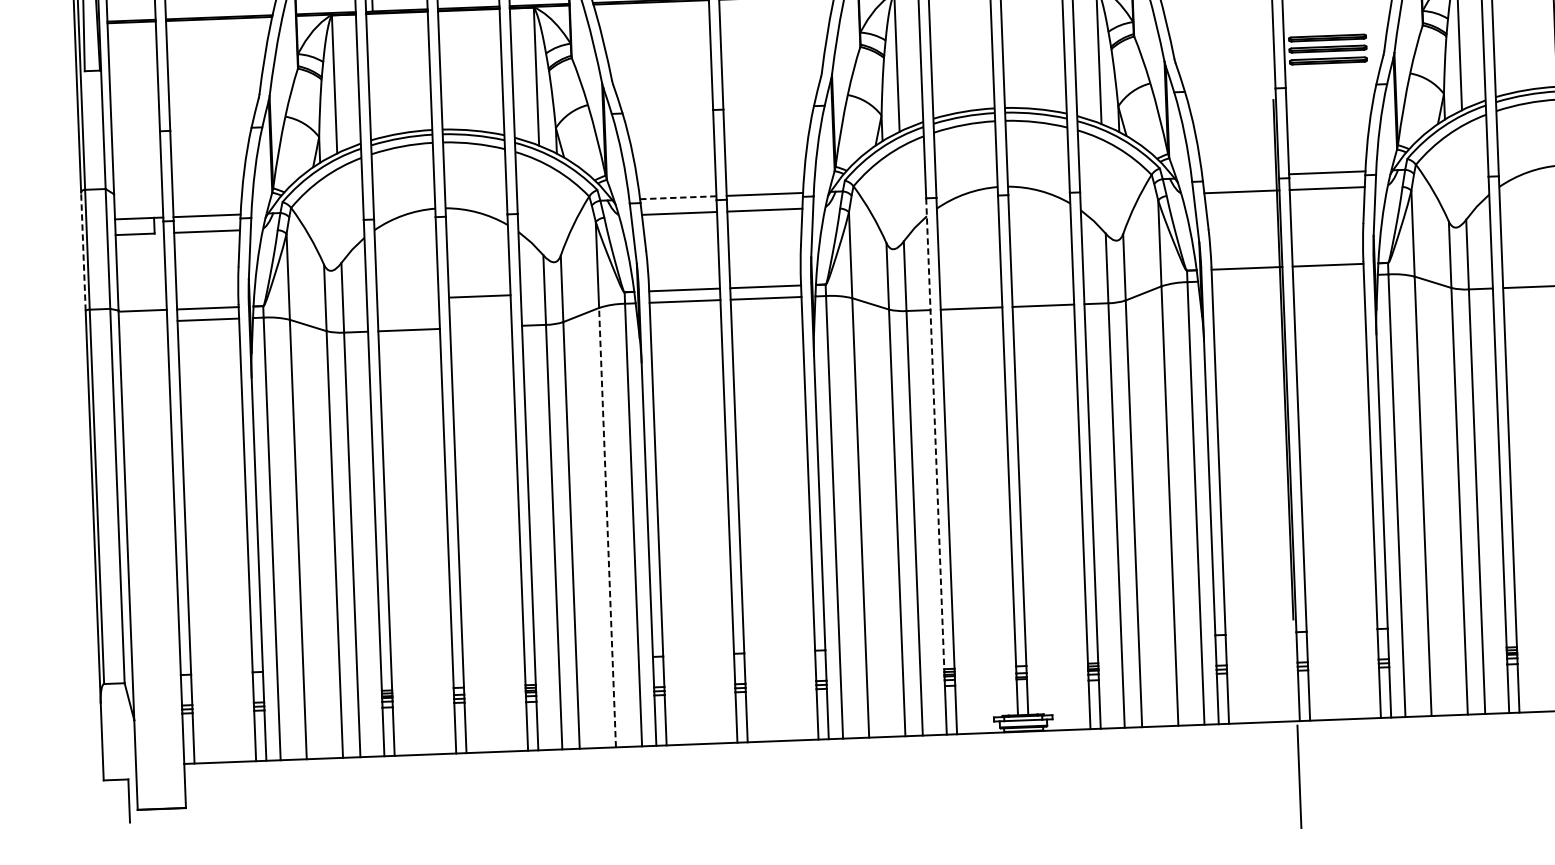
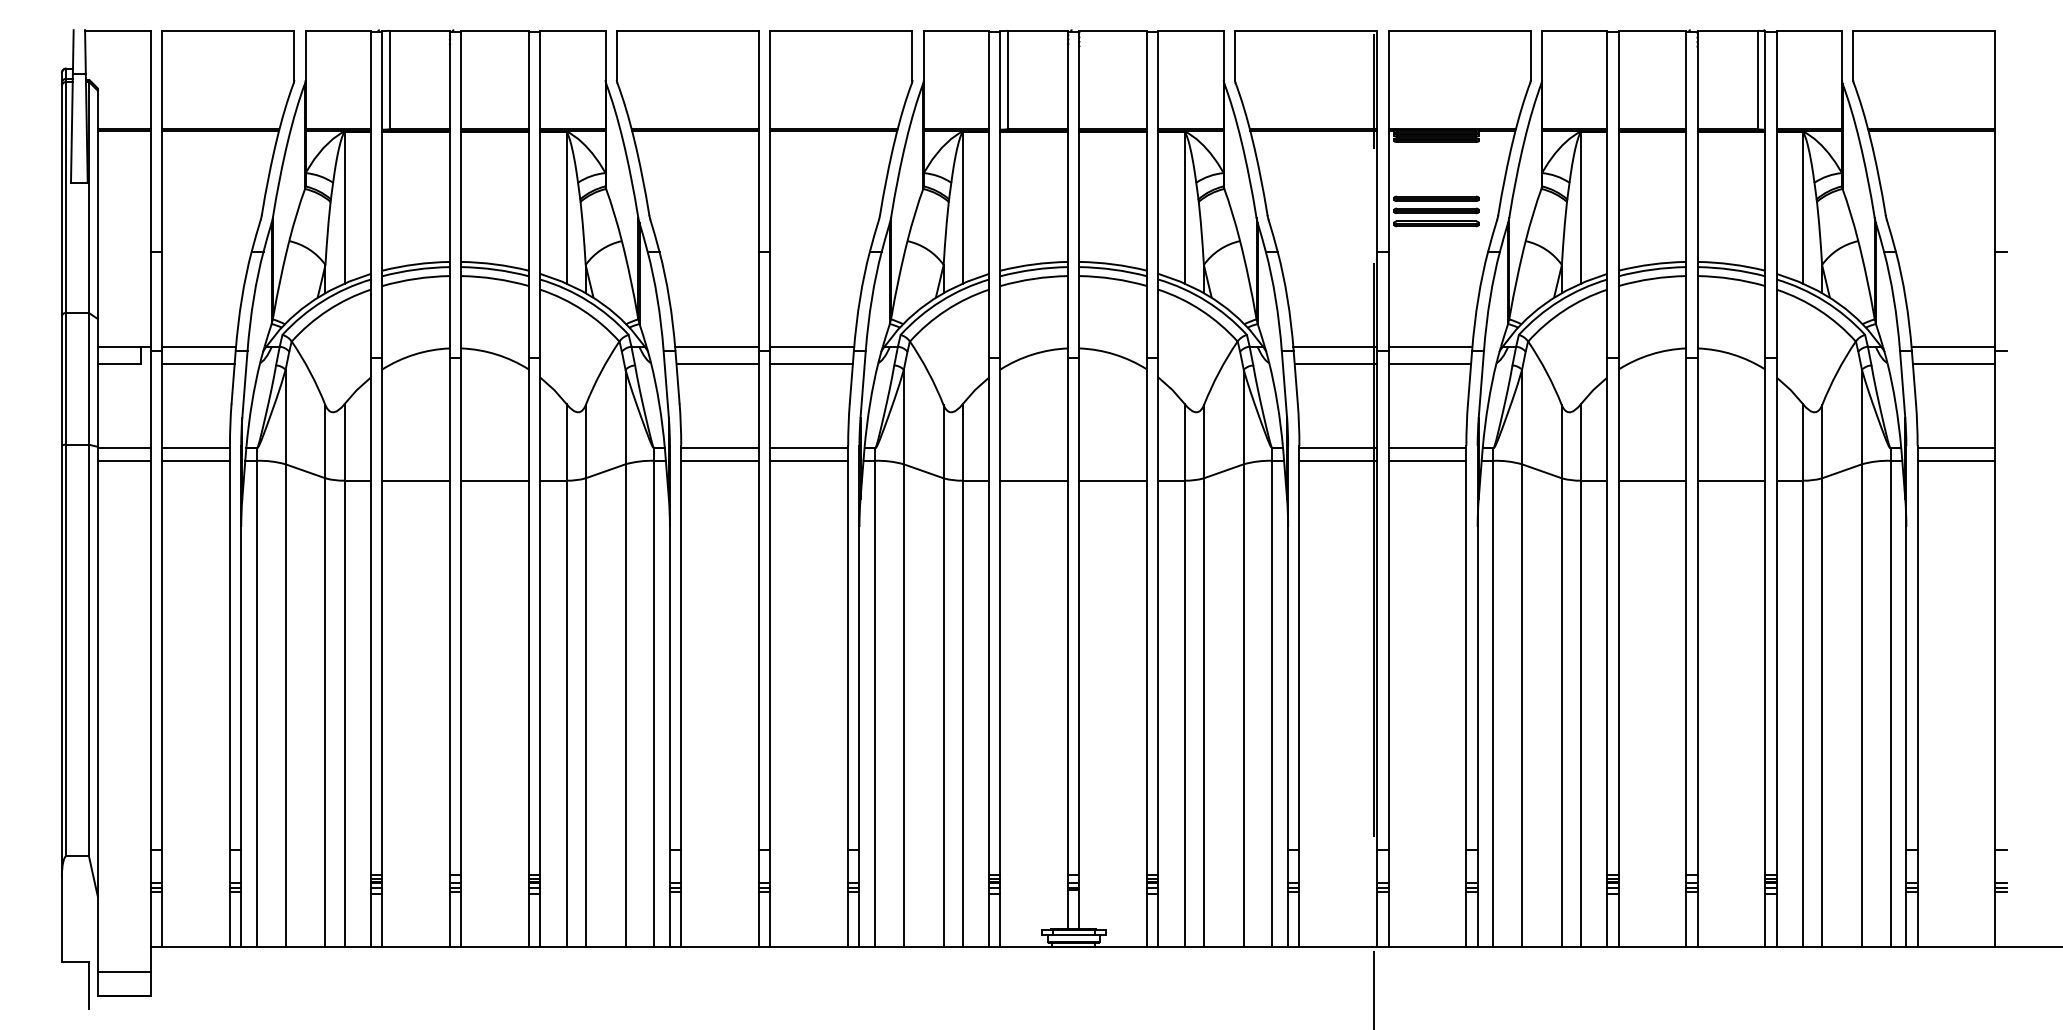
line: (1240, 175) -> (1335, 346), added
line: (678, 197) -> (717, 346), dashed -> solid
line: (83, 251) -> (61, 380), dashed -> solid
line: (1328, 276) -> (1427, 460), added
line: (1247, 279) -> (1338, 460), added
line: (479, 296) -> (494, 480), moved
line: (143, 321) -> (124, 460), added
line: (935, 433) -> (989, 616), dashed -> solid
line: (607, 527) -> (625, 705), dashed -> solid
line: (161, 787) -> (124, 972), added

